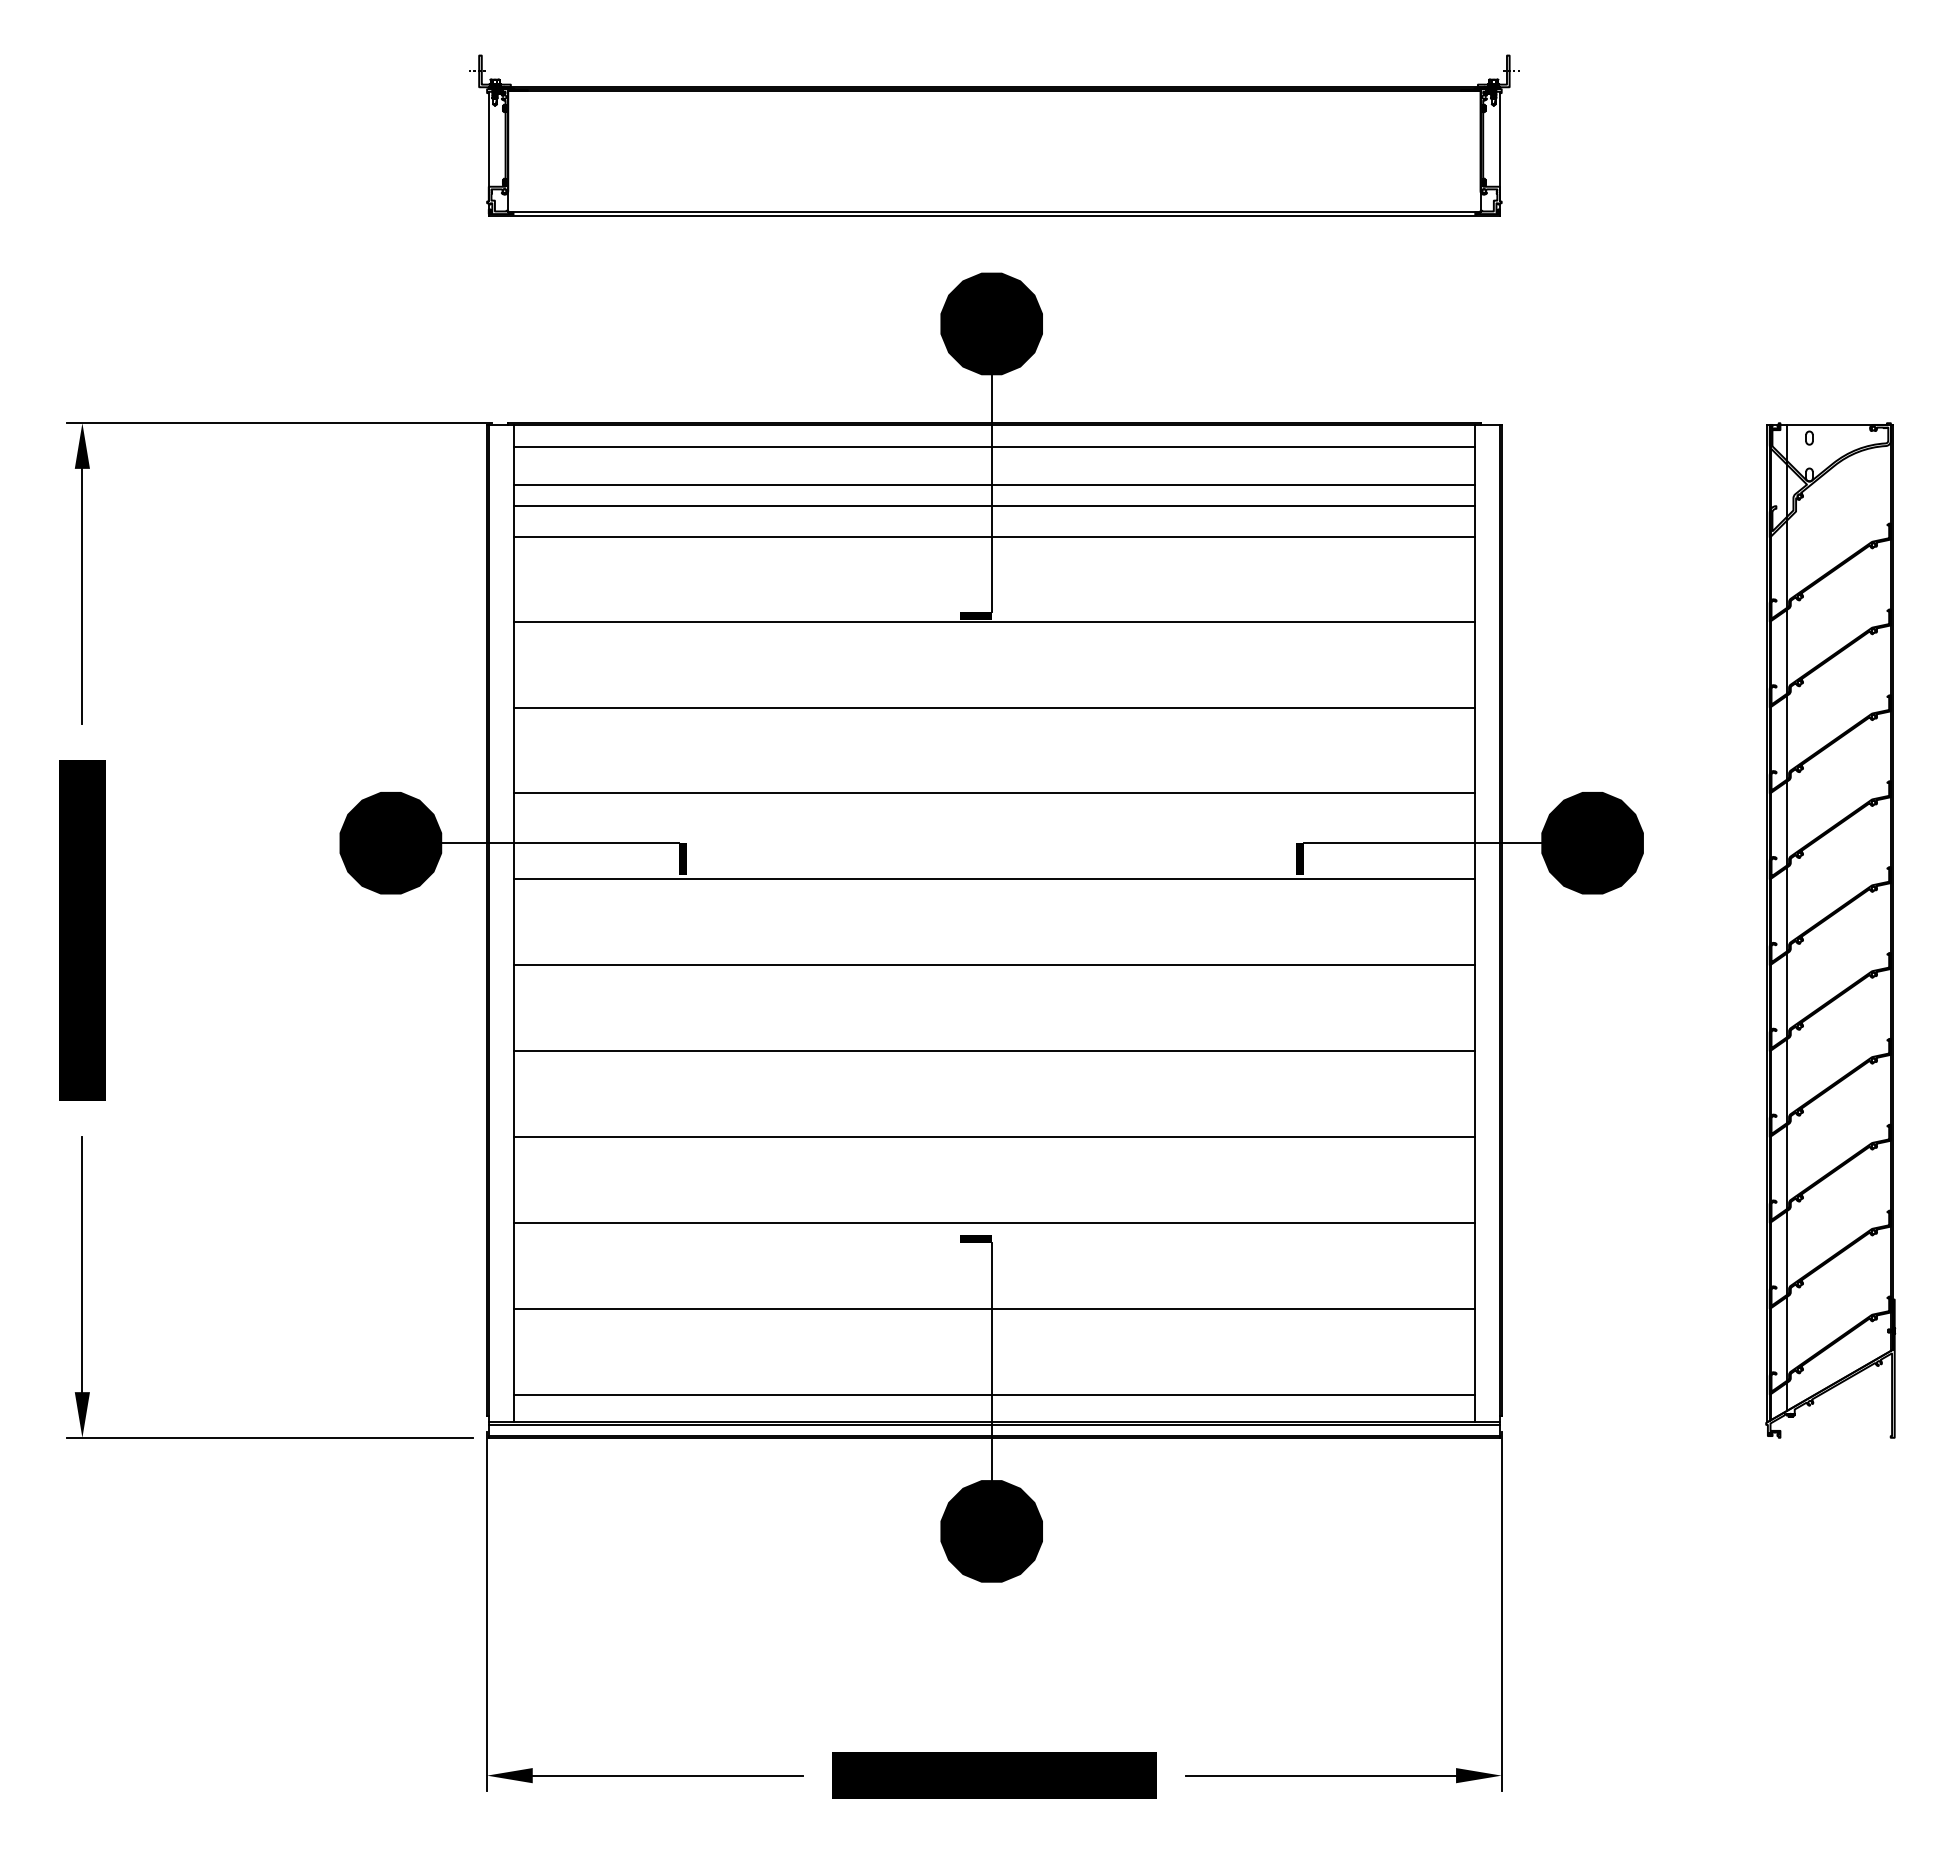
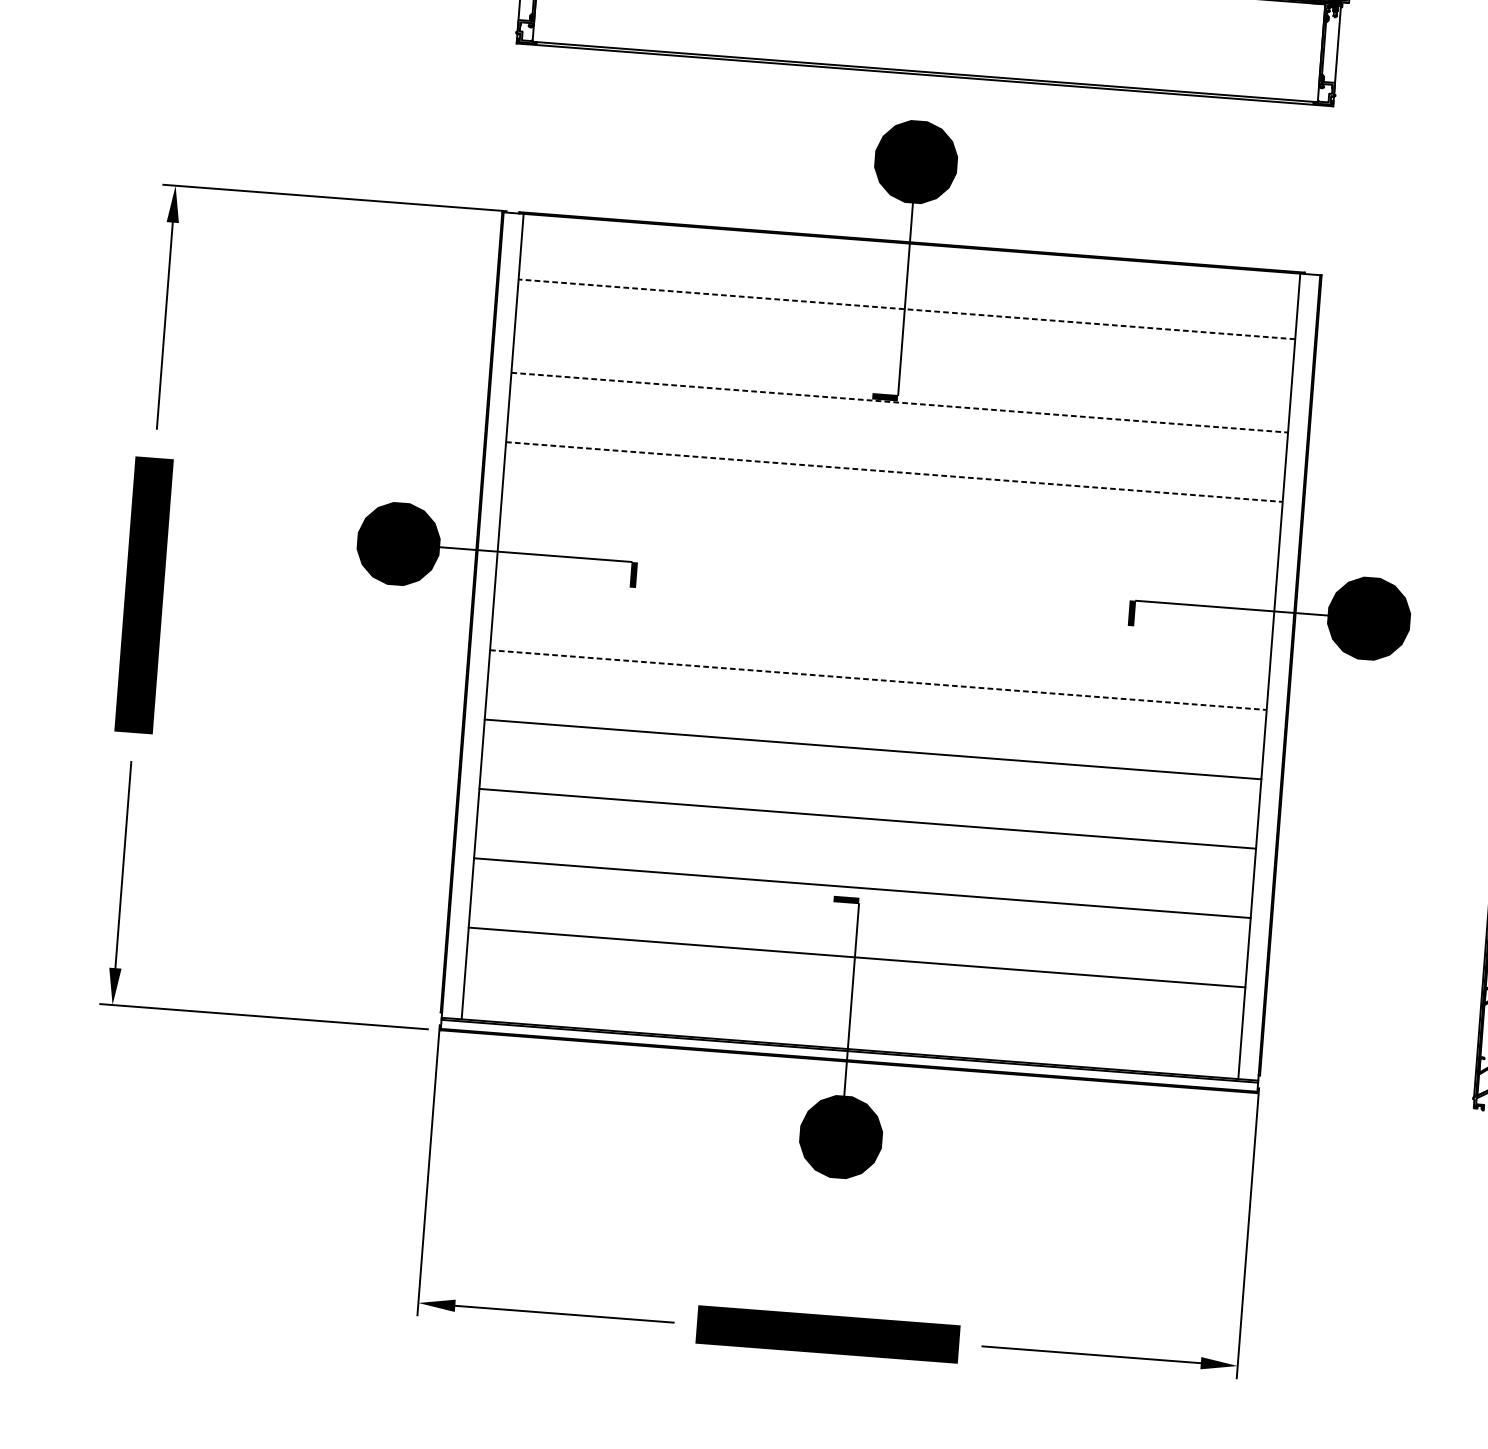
line: (994, 447) -> (910, 262), removed
line: (994, 484) -> (908, 291), removed
line: (994, 506) -> (906, 309), solid -> dashed
line: (994, 537) -> (905, 334), removed
line: (994, 621) -> (899, 402), solid -> dashed
line: (994, 707) -> (894, 471), solid -> dashed
line: (994, 793) -> (889, 541), removed
line: (994, 879) -> (883, 610), removed
line: (994, 965) -> (878, 680), solid -> dashed
line: (994, 1394) -> (851, 1026), removed

